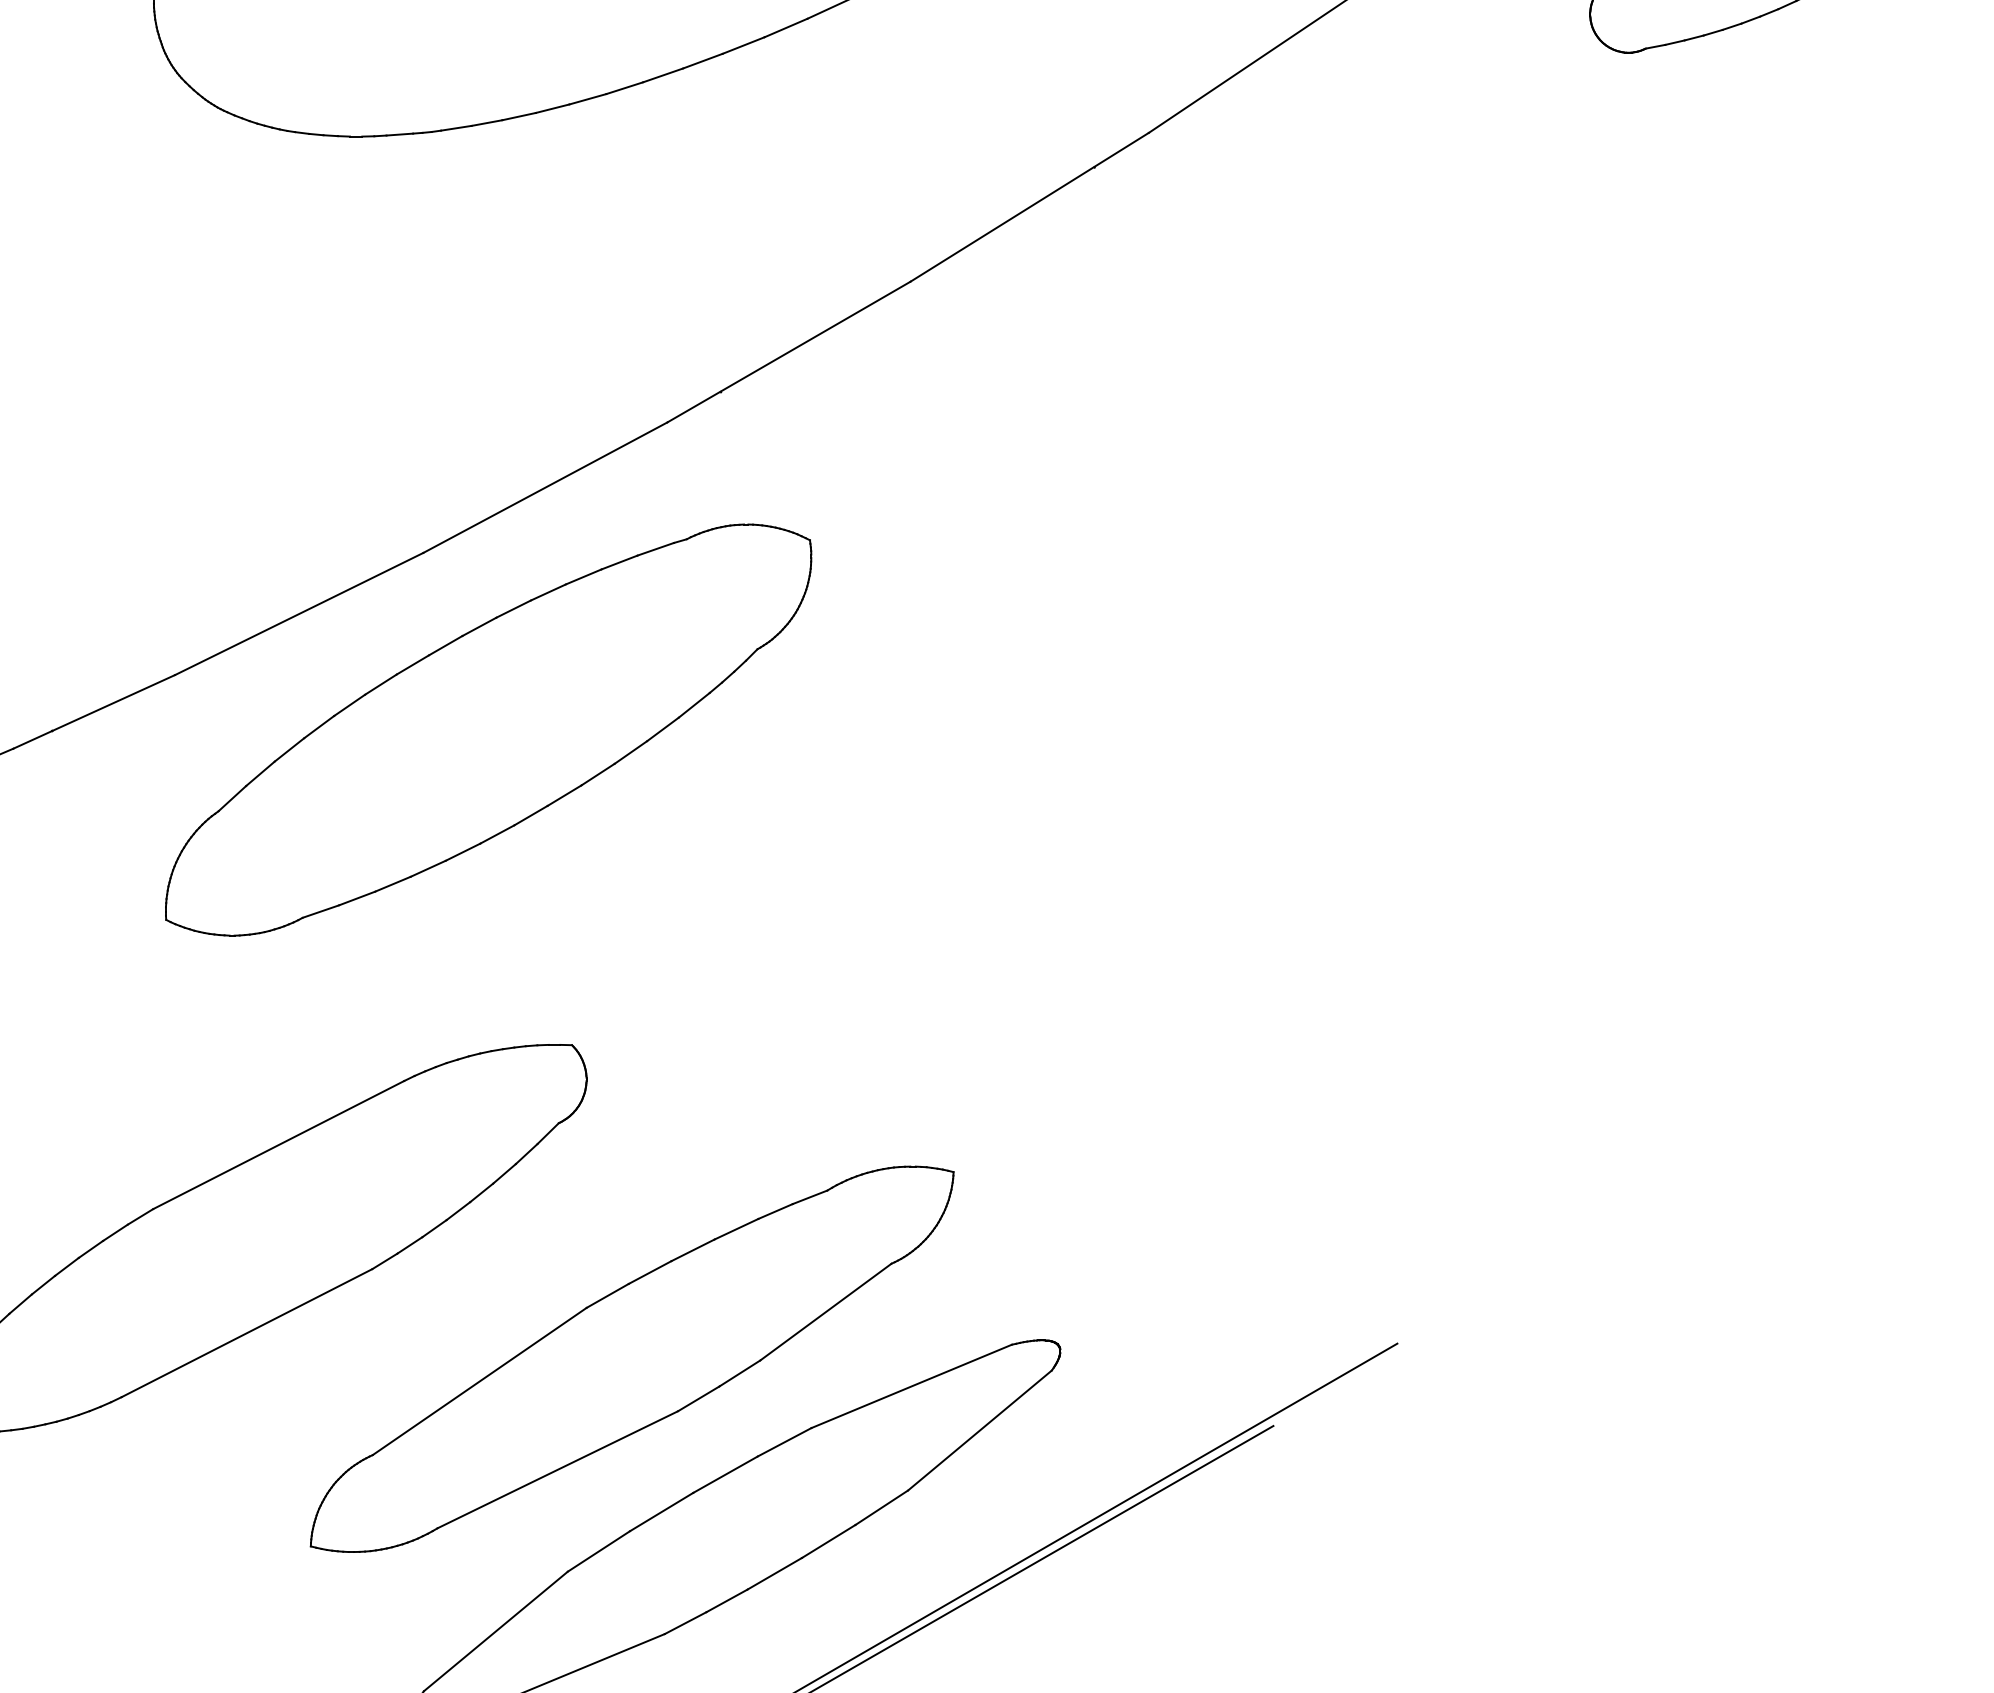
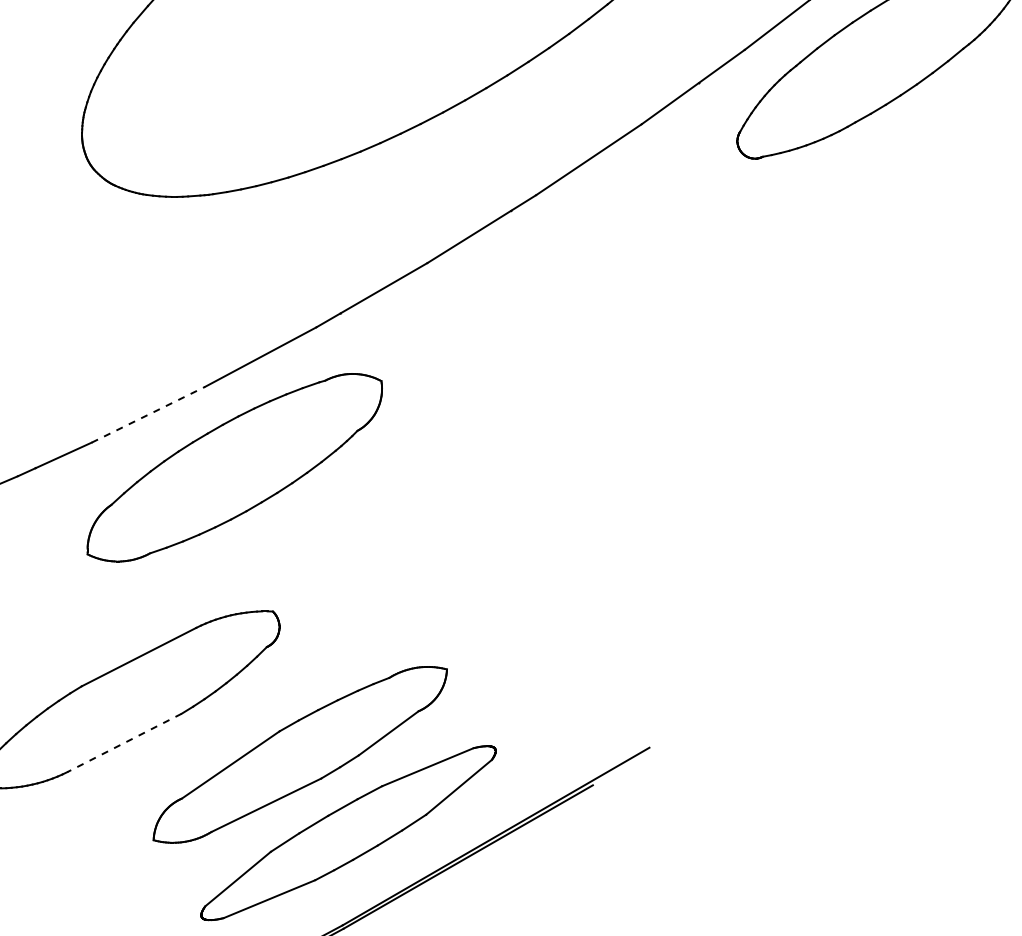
line: (299, 613) -> (148, 414), solid -> dashed
line: (246, 1334) -> (124, 743), solid -> dashed

